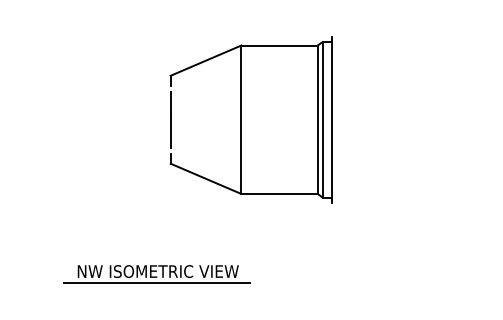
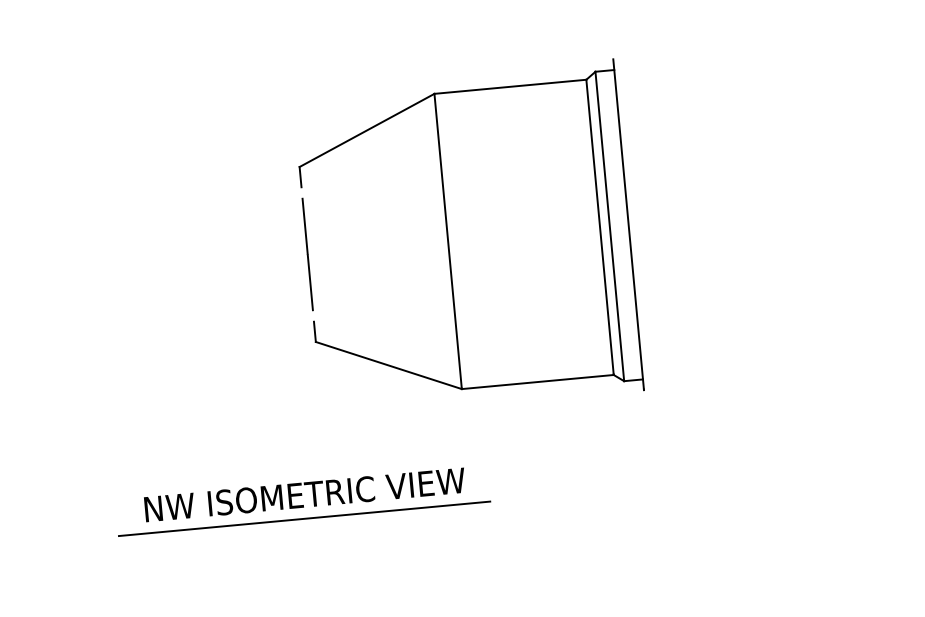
part: (156, 274) -> (301, 501), moved

